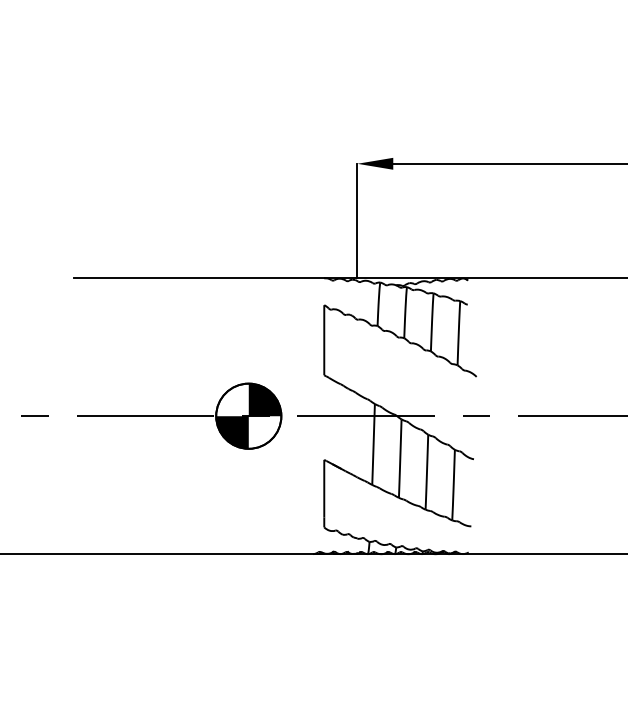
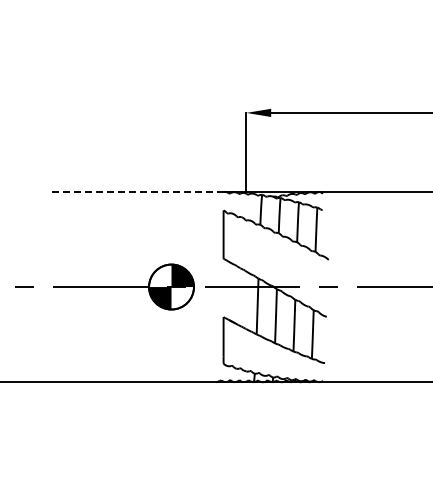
line: (198, 277) -> (136, 191), solid -> dashed

